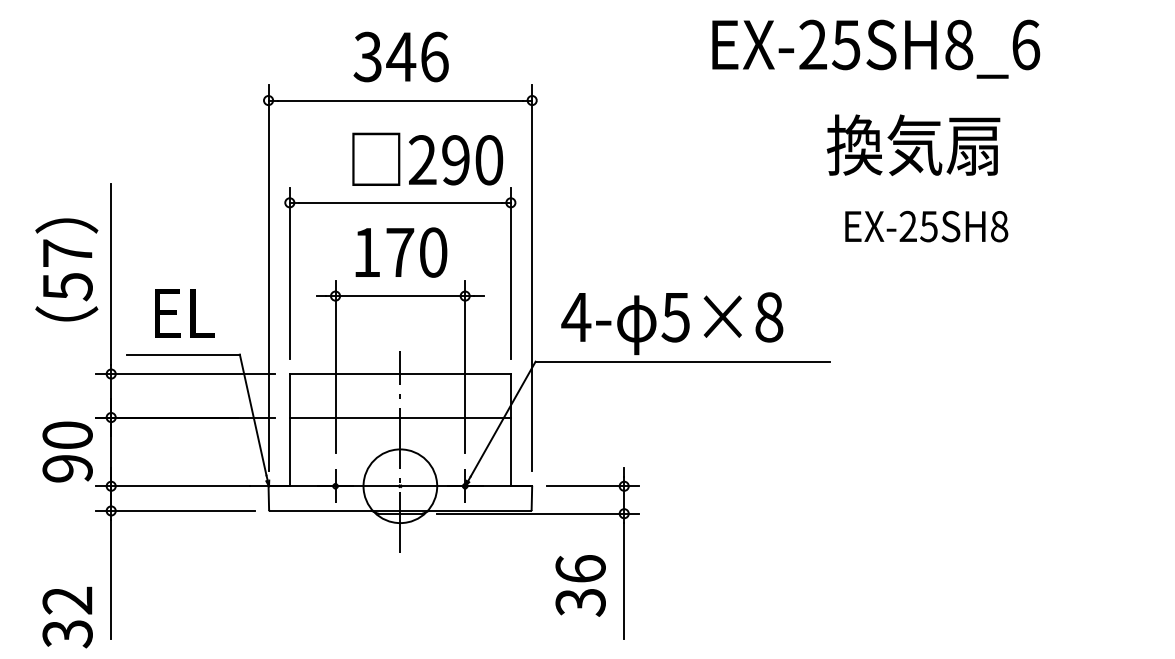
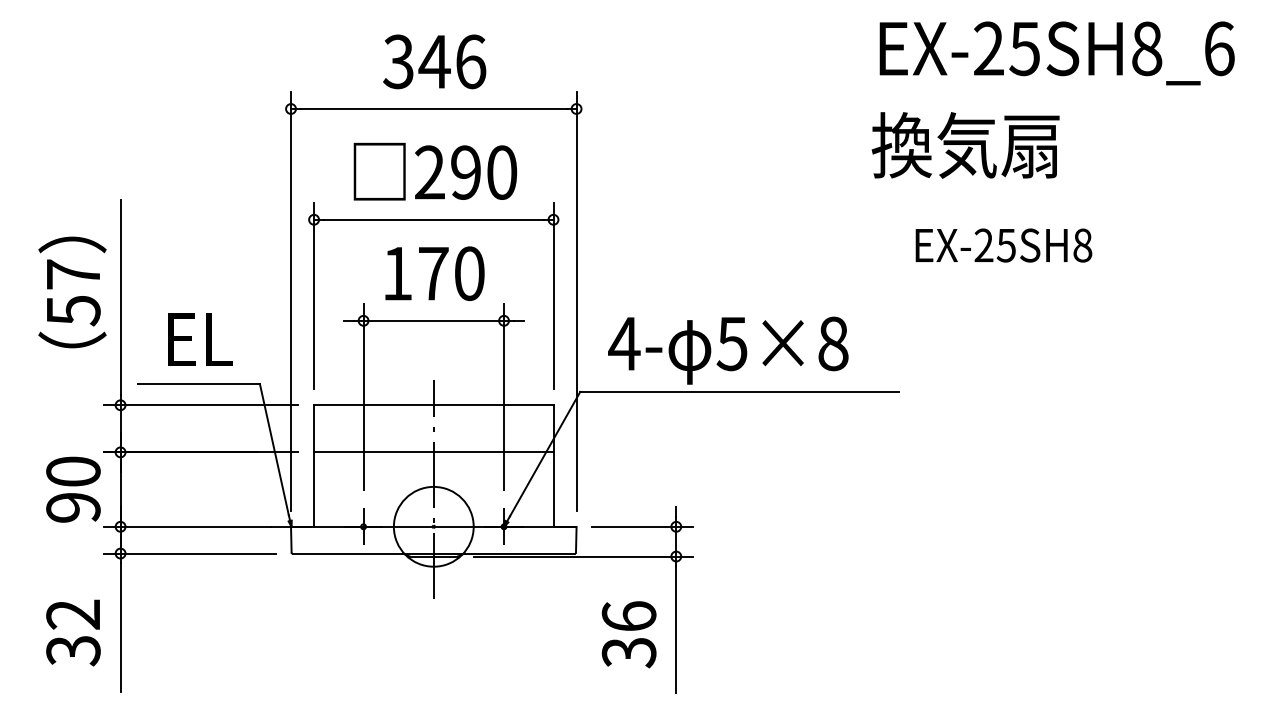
text: (875, 49) -> (1056, 53), moved
text: (913, 145) -> (965, 145), moved
text: (427, 159) -> (435, 171), moved
text: (67, 617) -> (73, 632), moved

